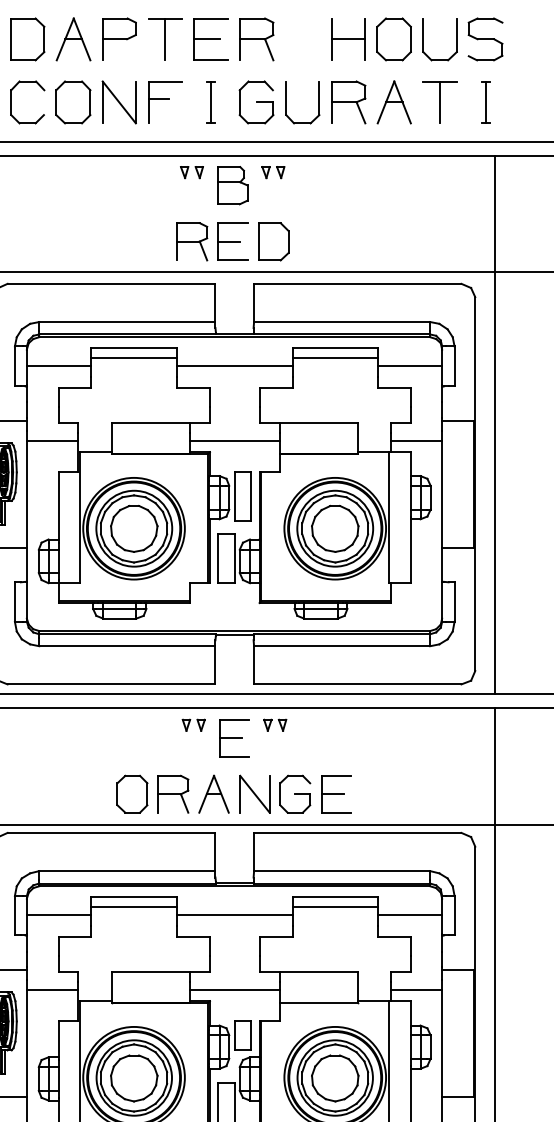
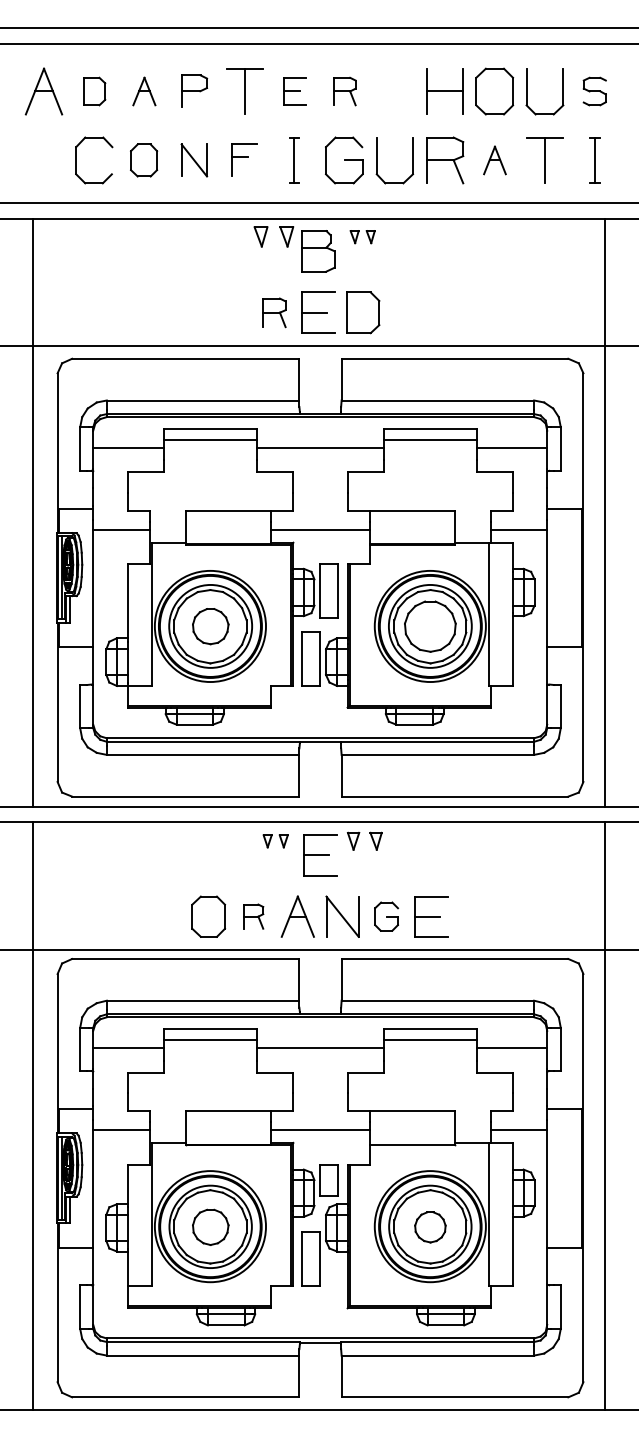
part: (119, 38) -> (194, 90), size x0.7
part: (28, 39) -> (94, 91), size x0.6
part: (73, 39) -> (144, 91), size x0.6
part: (210, 39) -> (294, 91), size x0.6
part: (256, 39) -> (344, 91), size x0.6
part: (485, 39) -> (594, 91), size x0.6
part: (72, 102) -> (143, 160), size x0.7
part: (119, 102) -> (194, 160), size x0.7
part: (165, 102) -> (244, 160), size x0.7
part: (393, 102) -> (494, 160), size x0.6
part: (191, 172) -> (273, 237), size x1.6
part: (192, 241) -> (274, 312), size x0.7
part: (134, 528) -> (210, 626), size x0.7
part: (275, 725) -> (364, 841), size x1.4
part: (173, 794) -> (253, 916), size x0.6
part: (295, 794) -> (386, 916), size x0.7
part: (134, 1078) -> (210, 1227), size x0.7
part: (335, 1078) -> (430, 1227), size x0.6

